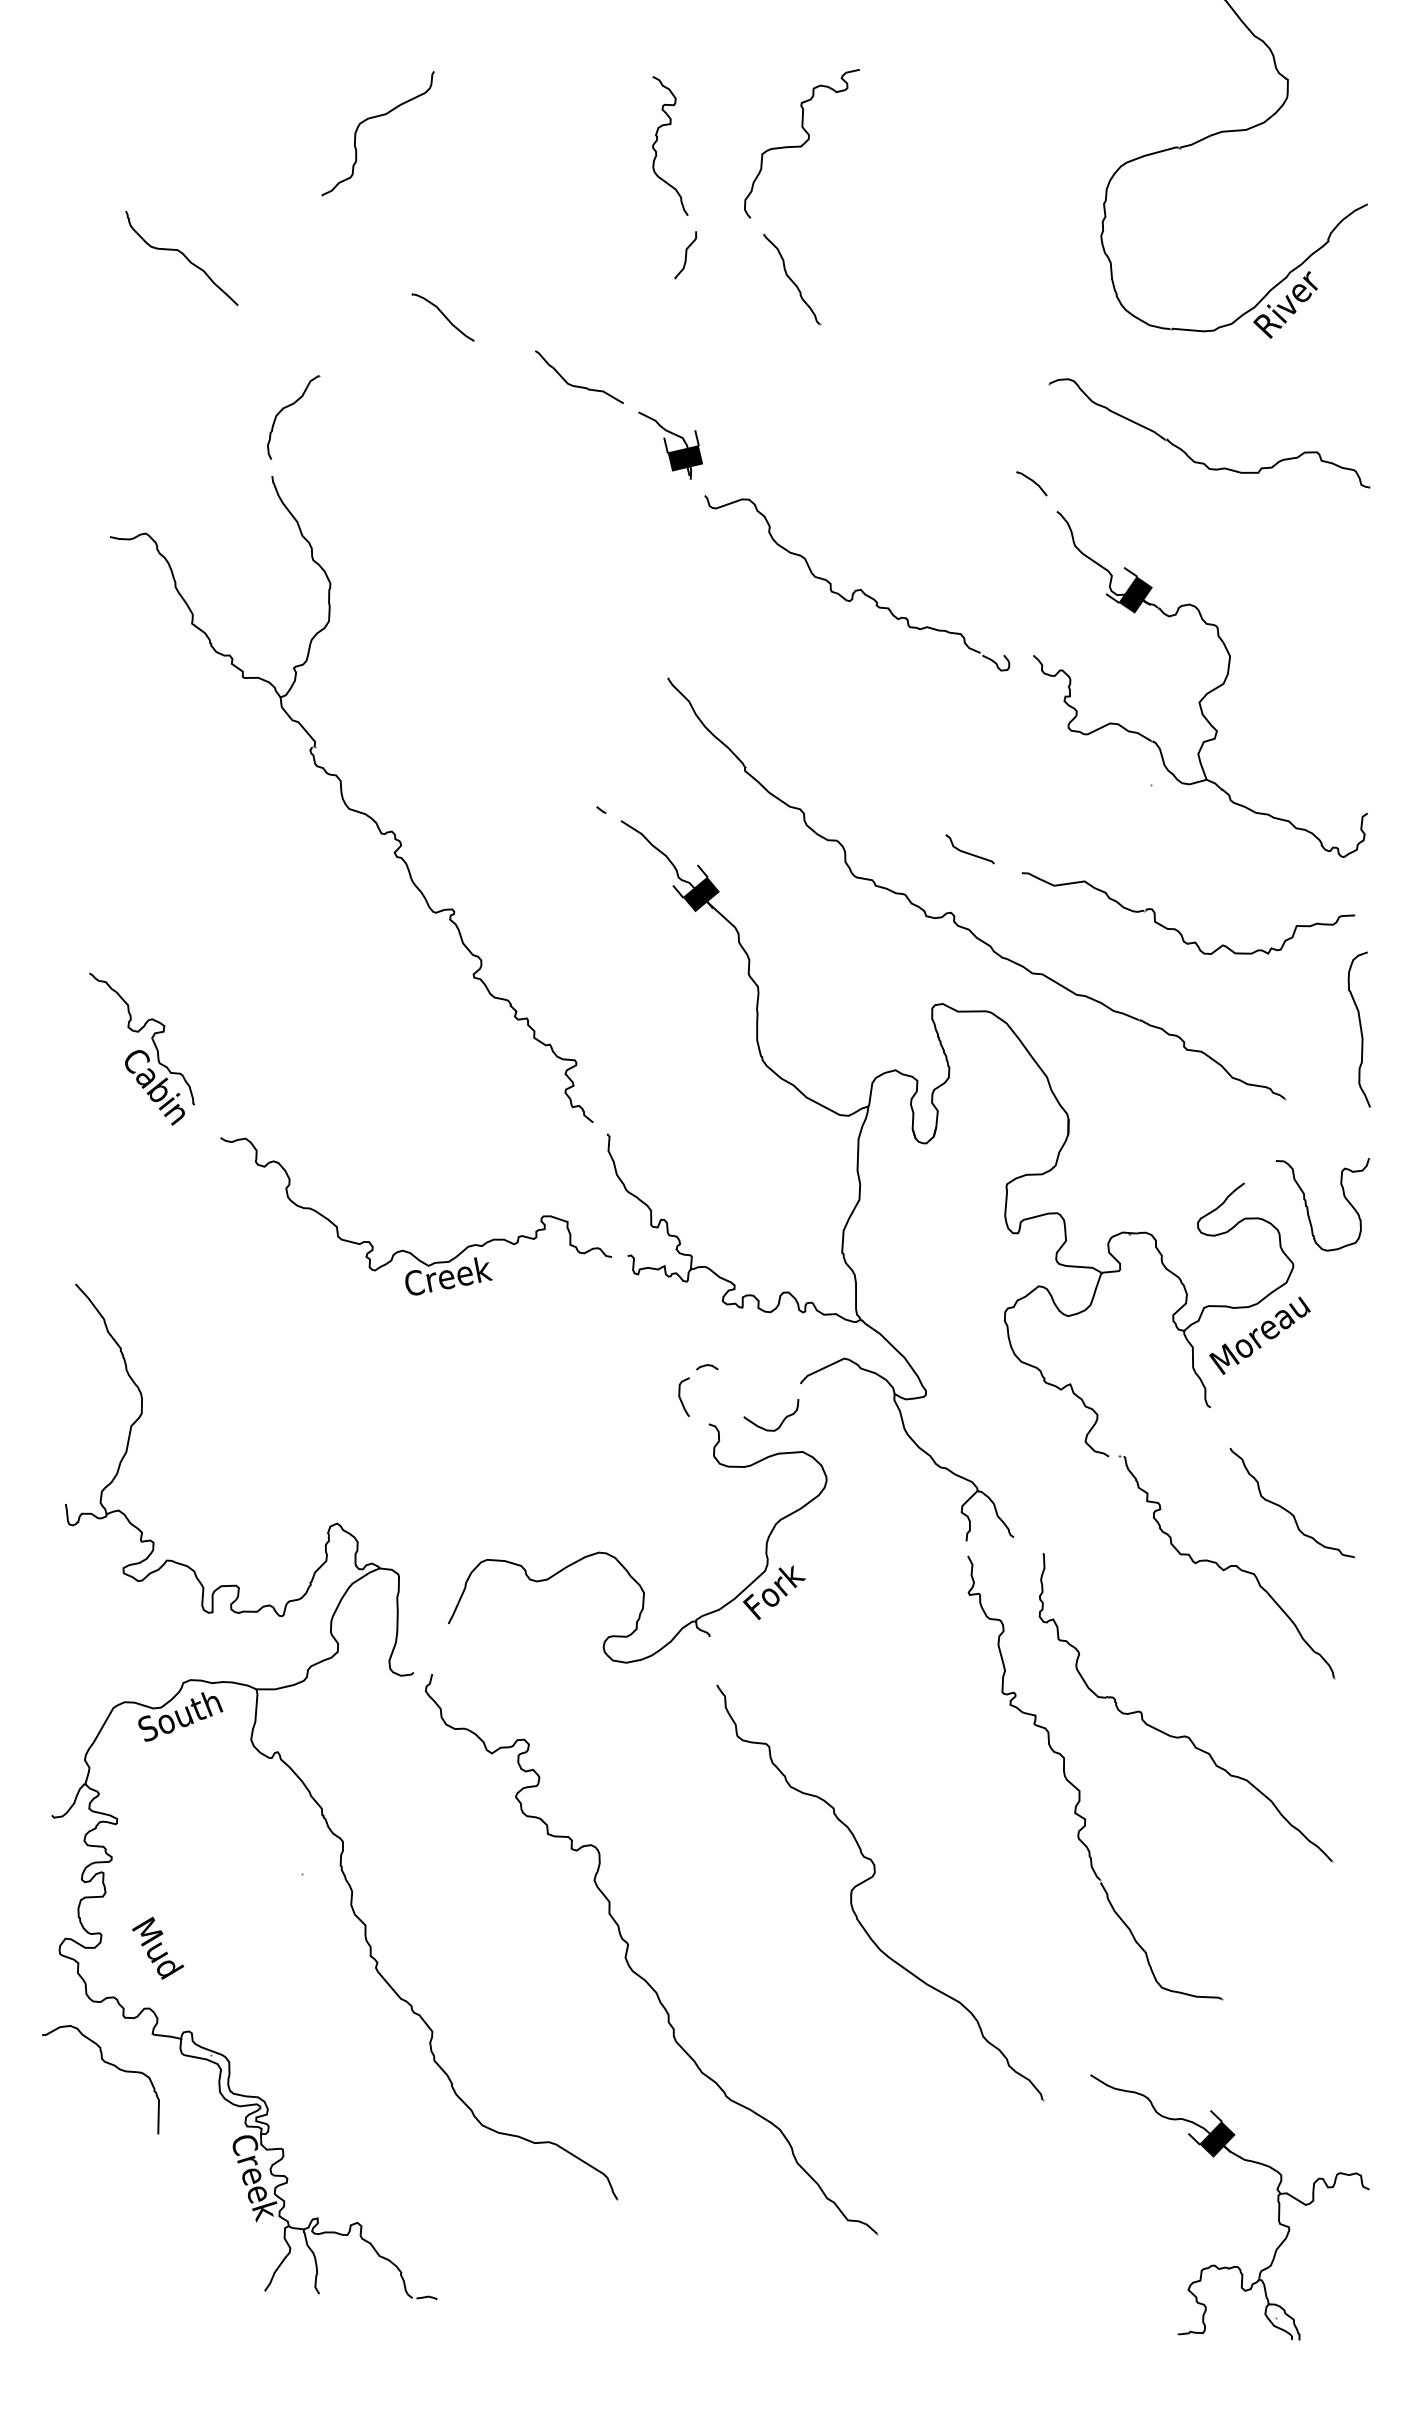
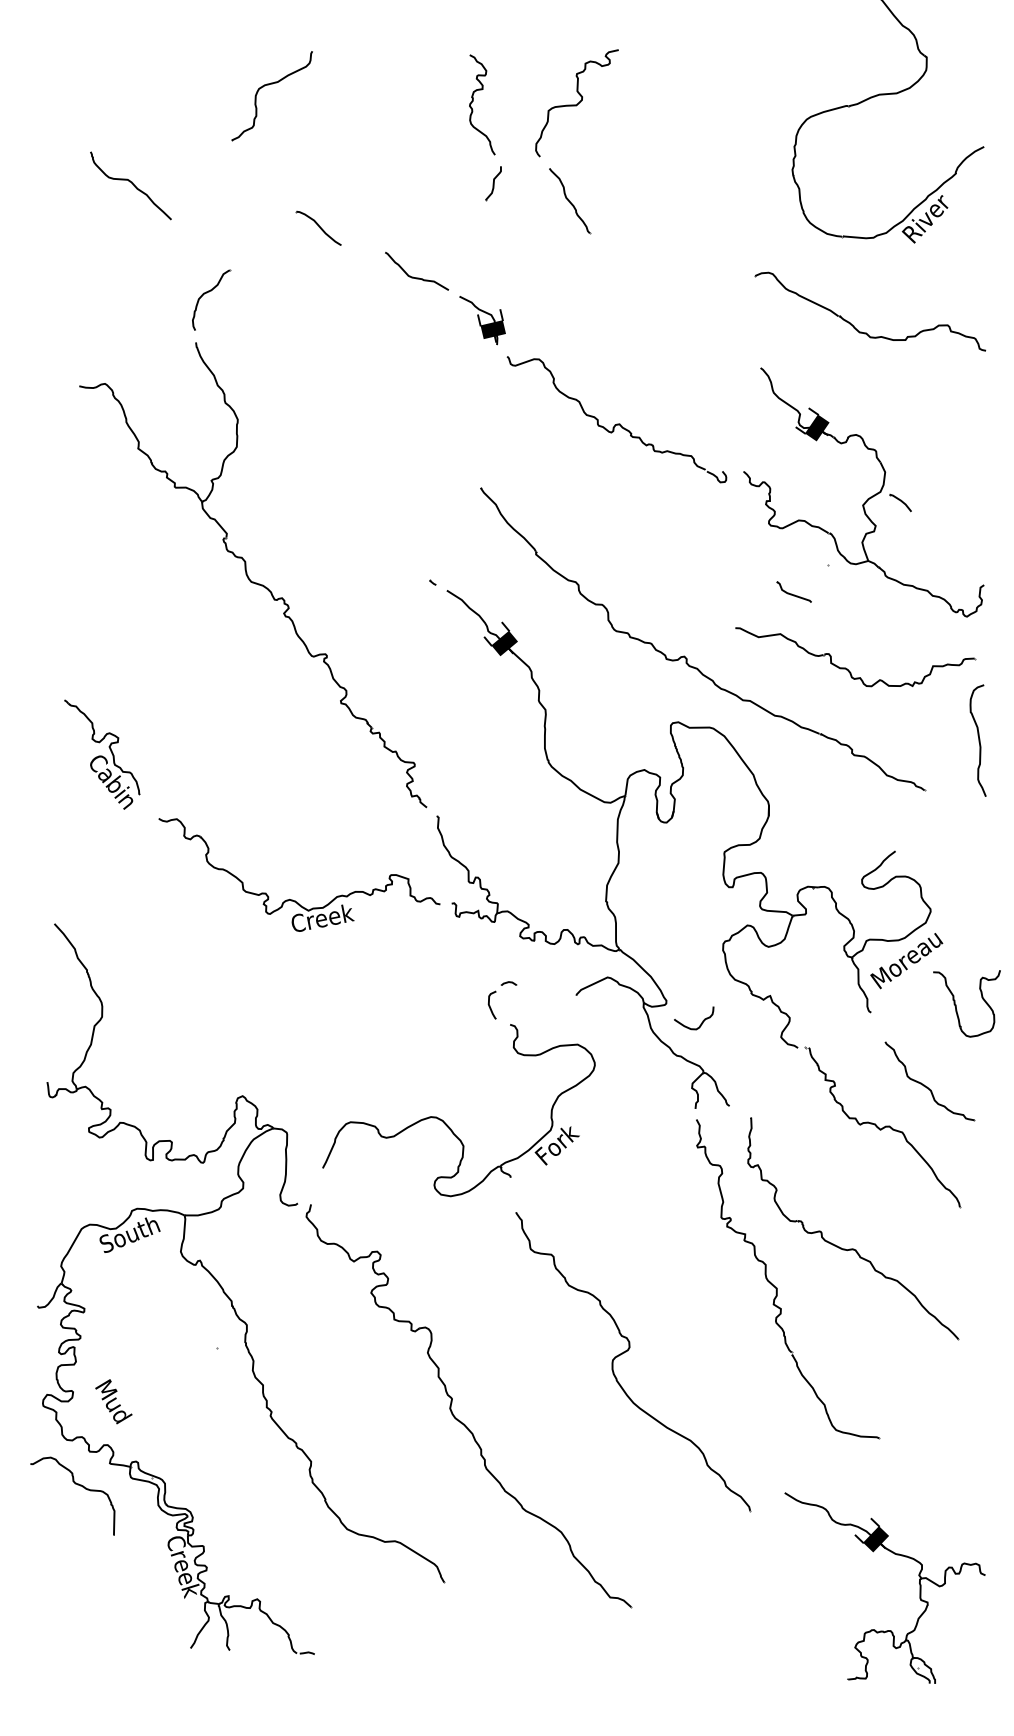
part: (1031, 483) -> (900, 502), moved
part: (969, 848) -> (793, 591), moved
part: (1308, 1205) -> (956, 1004), moved
curve: (780, 1422) -> (700, 1023), moved

